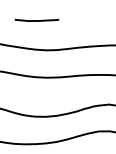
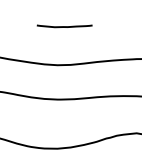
line: (36, 20) -> (64, 26), moved

